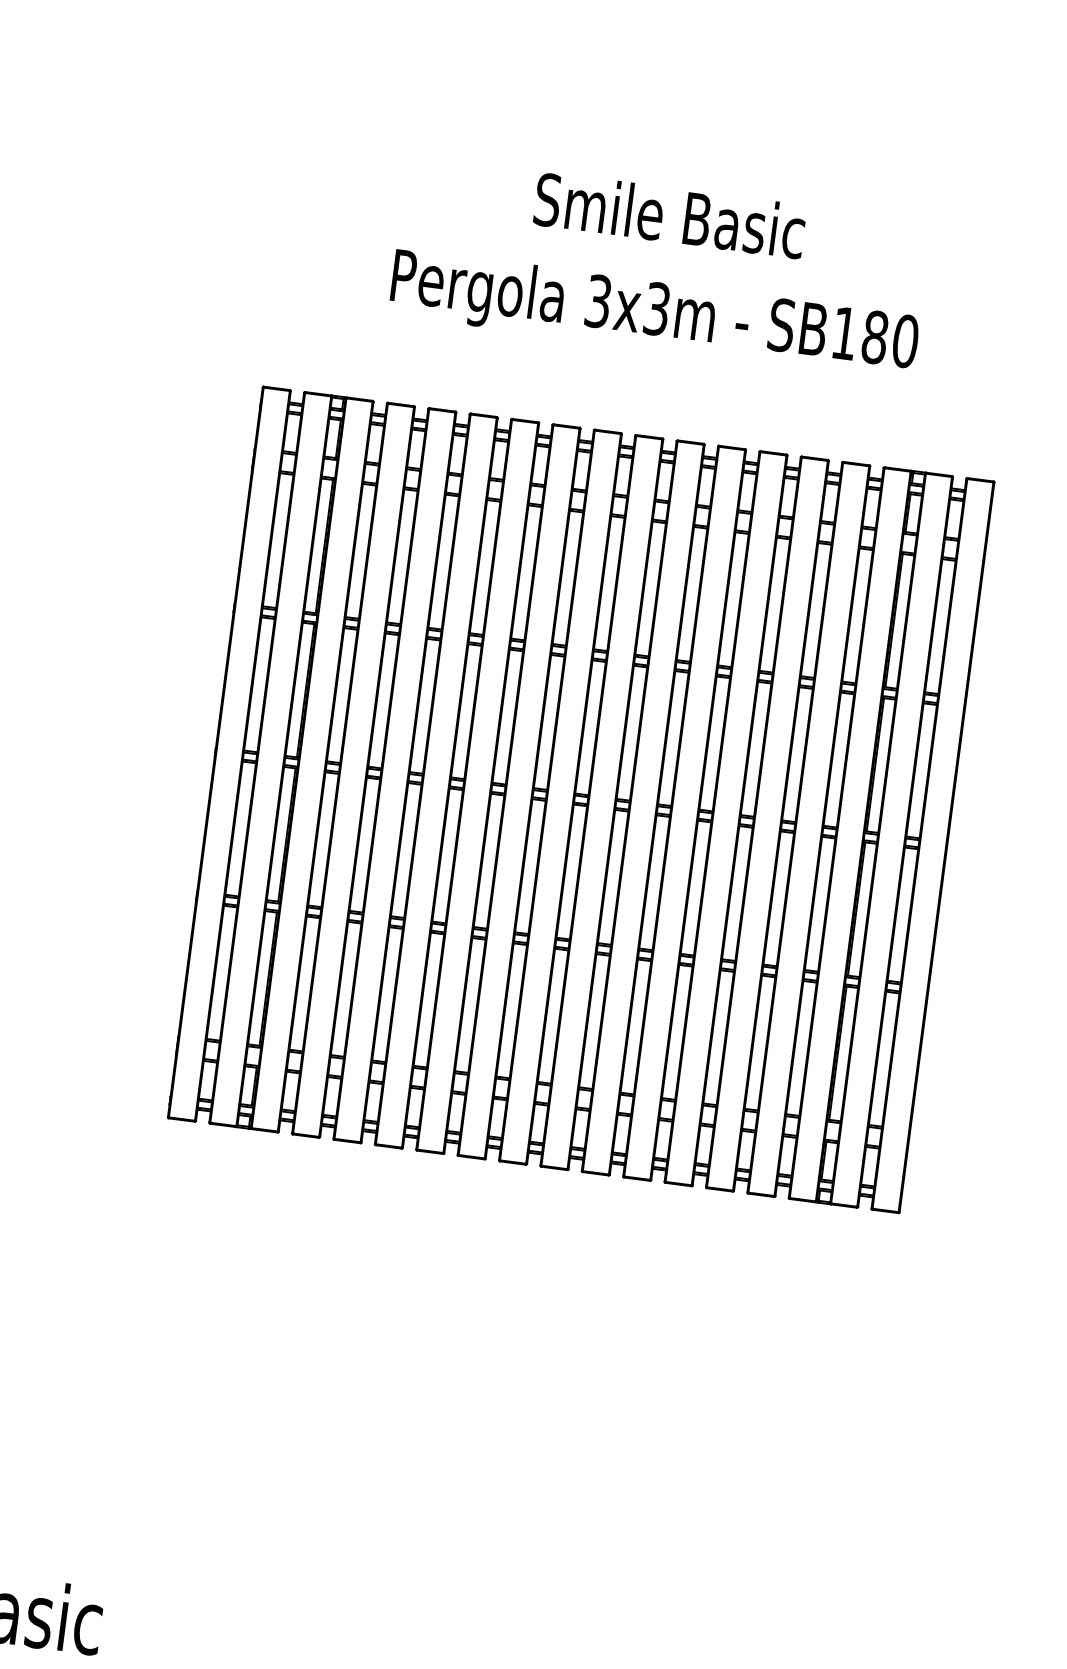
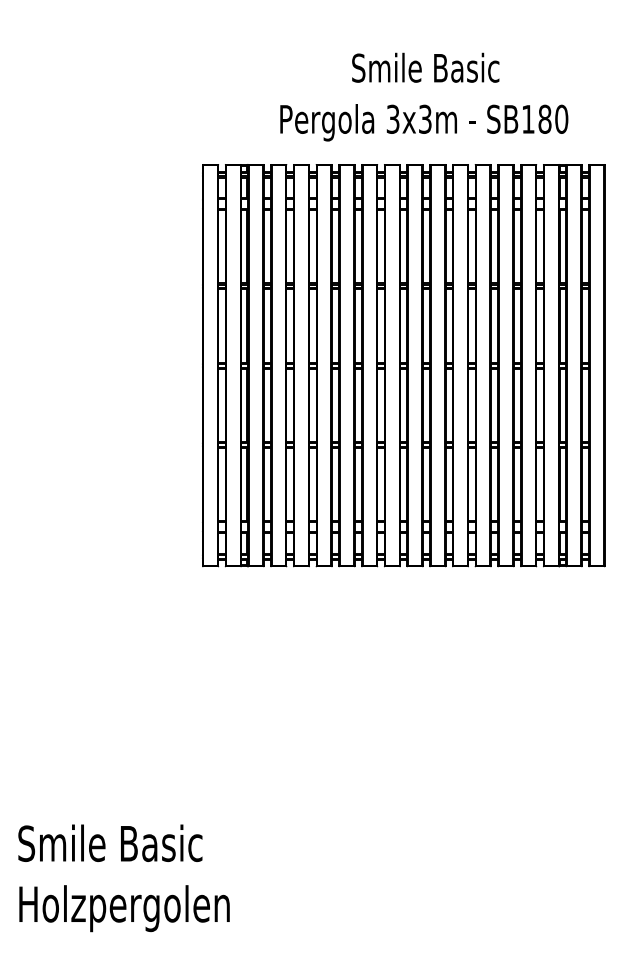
text: (661, 267) -> (424, 96), moved

